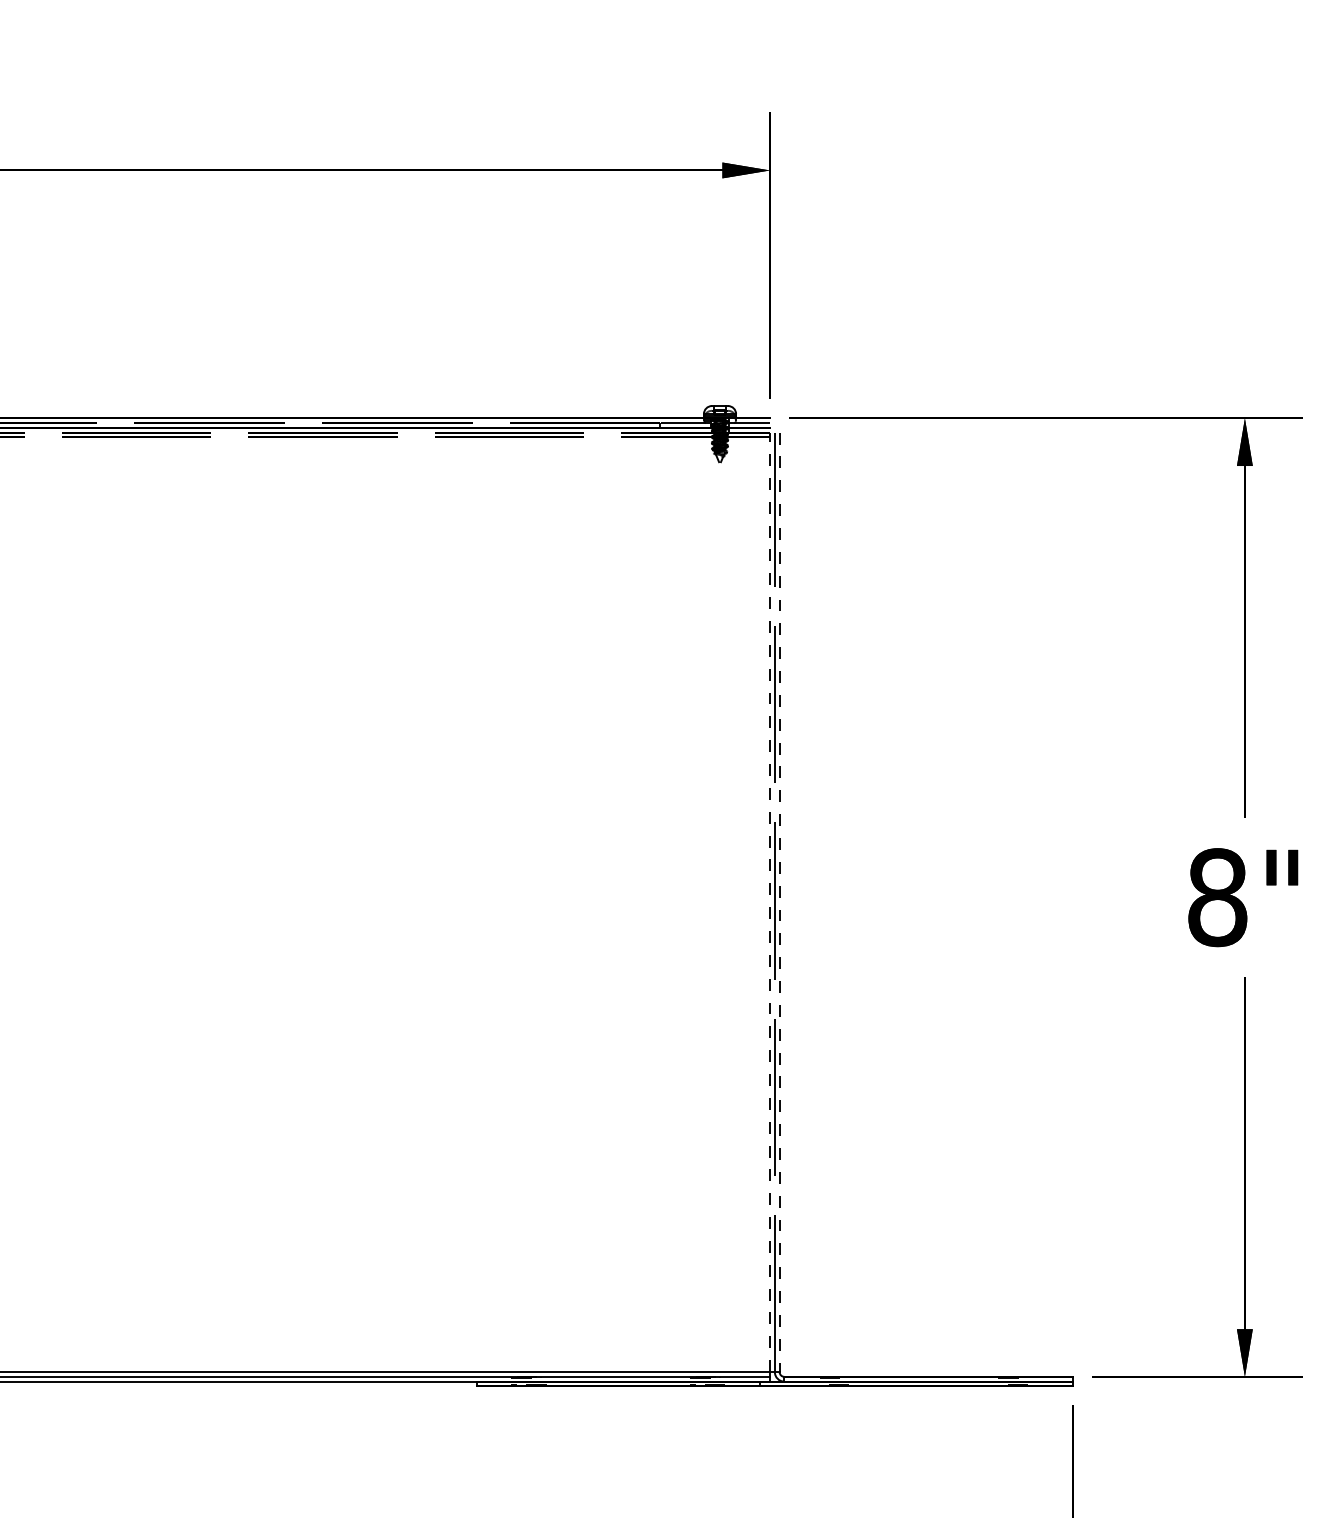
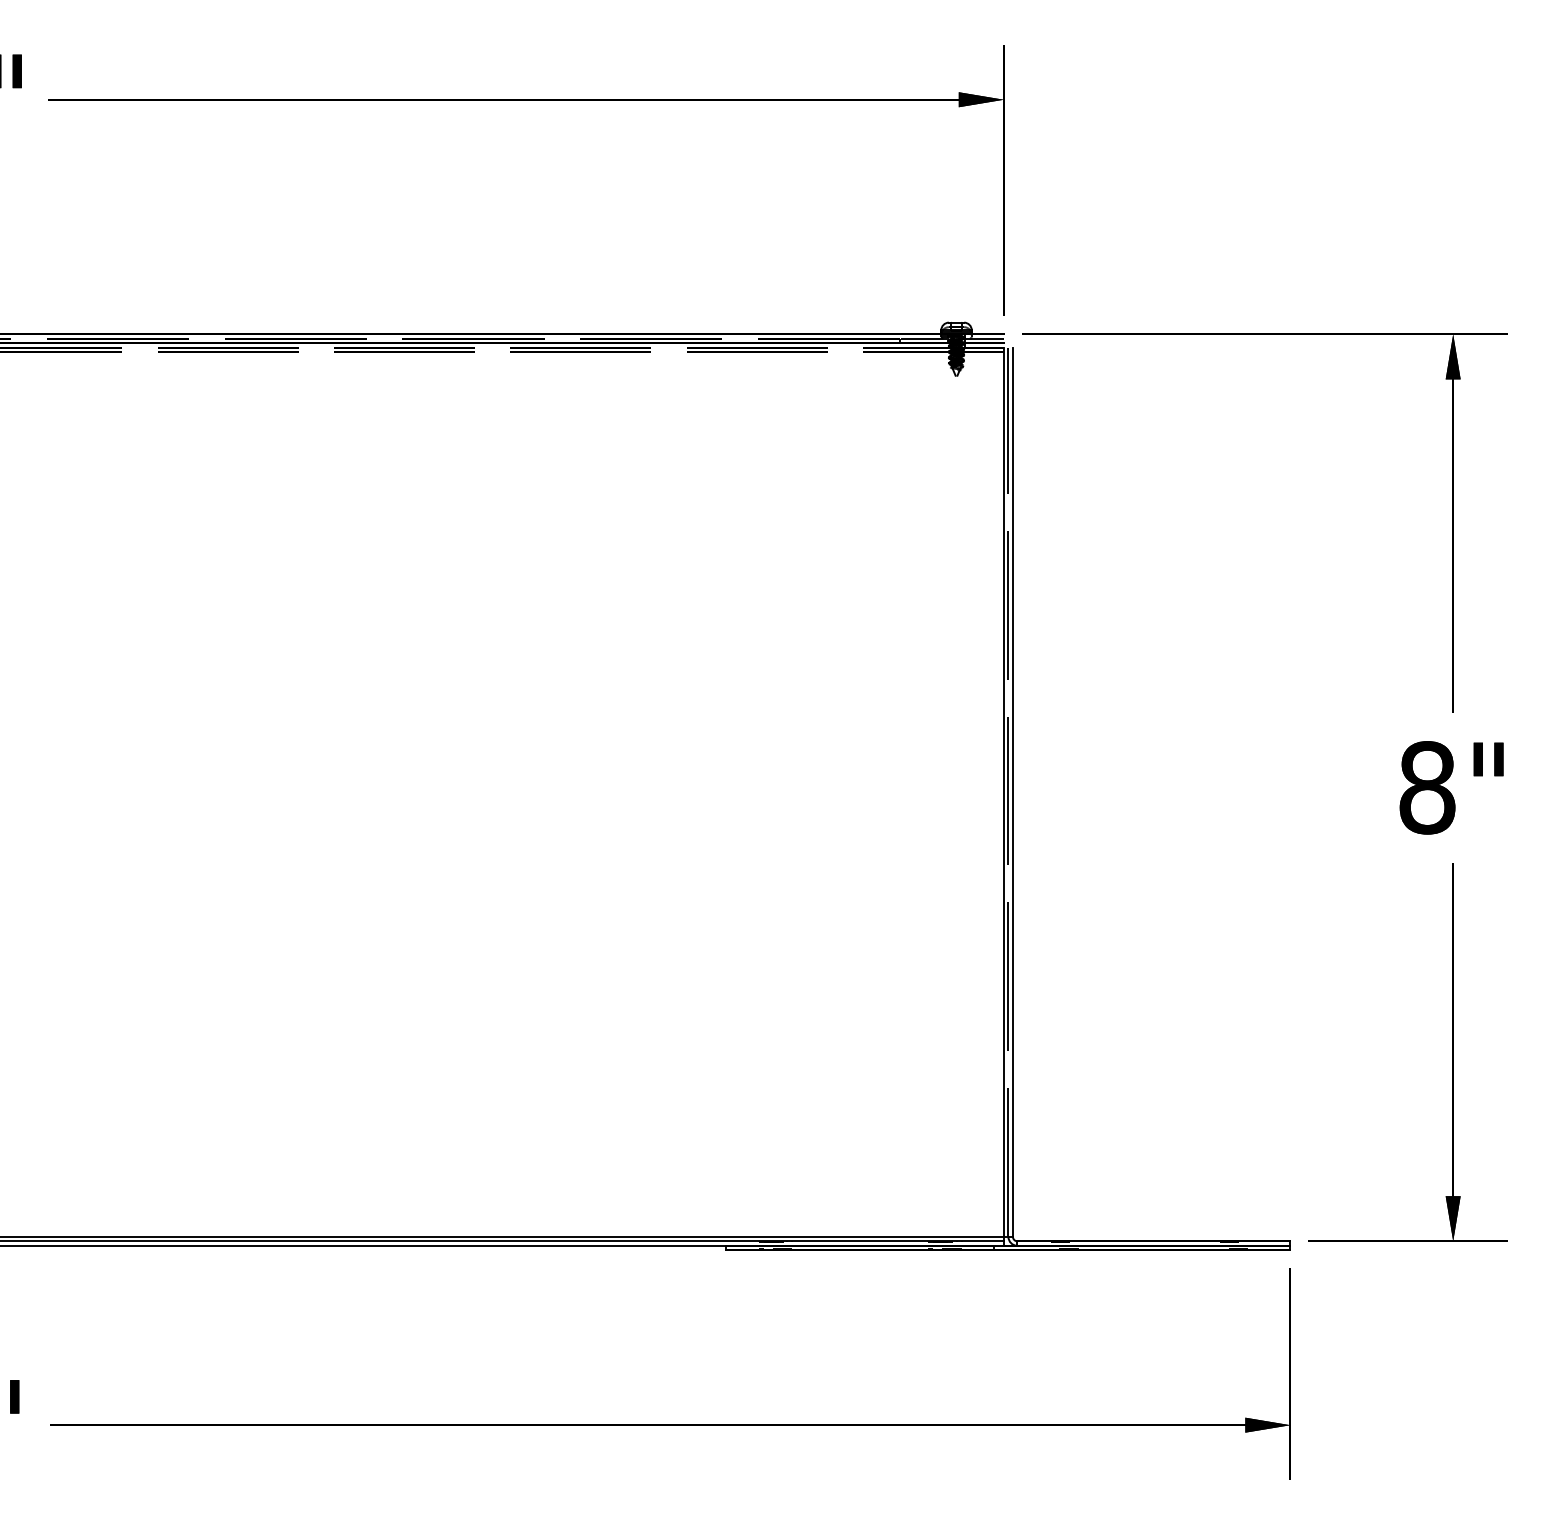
line: (769, 901) -> (1003, 791), dashed -> solid
line: (779, 902) -> (1012, 792), dashed -> solid

